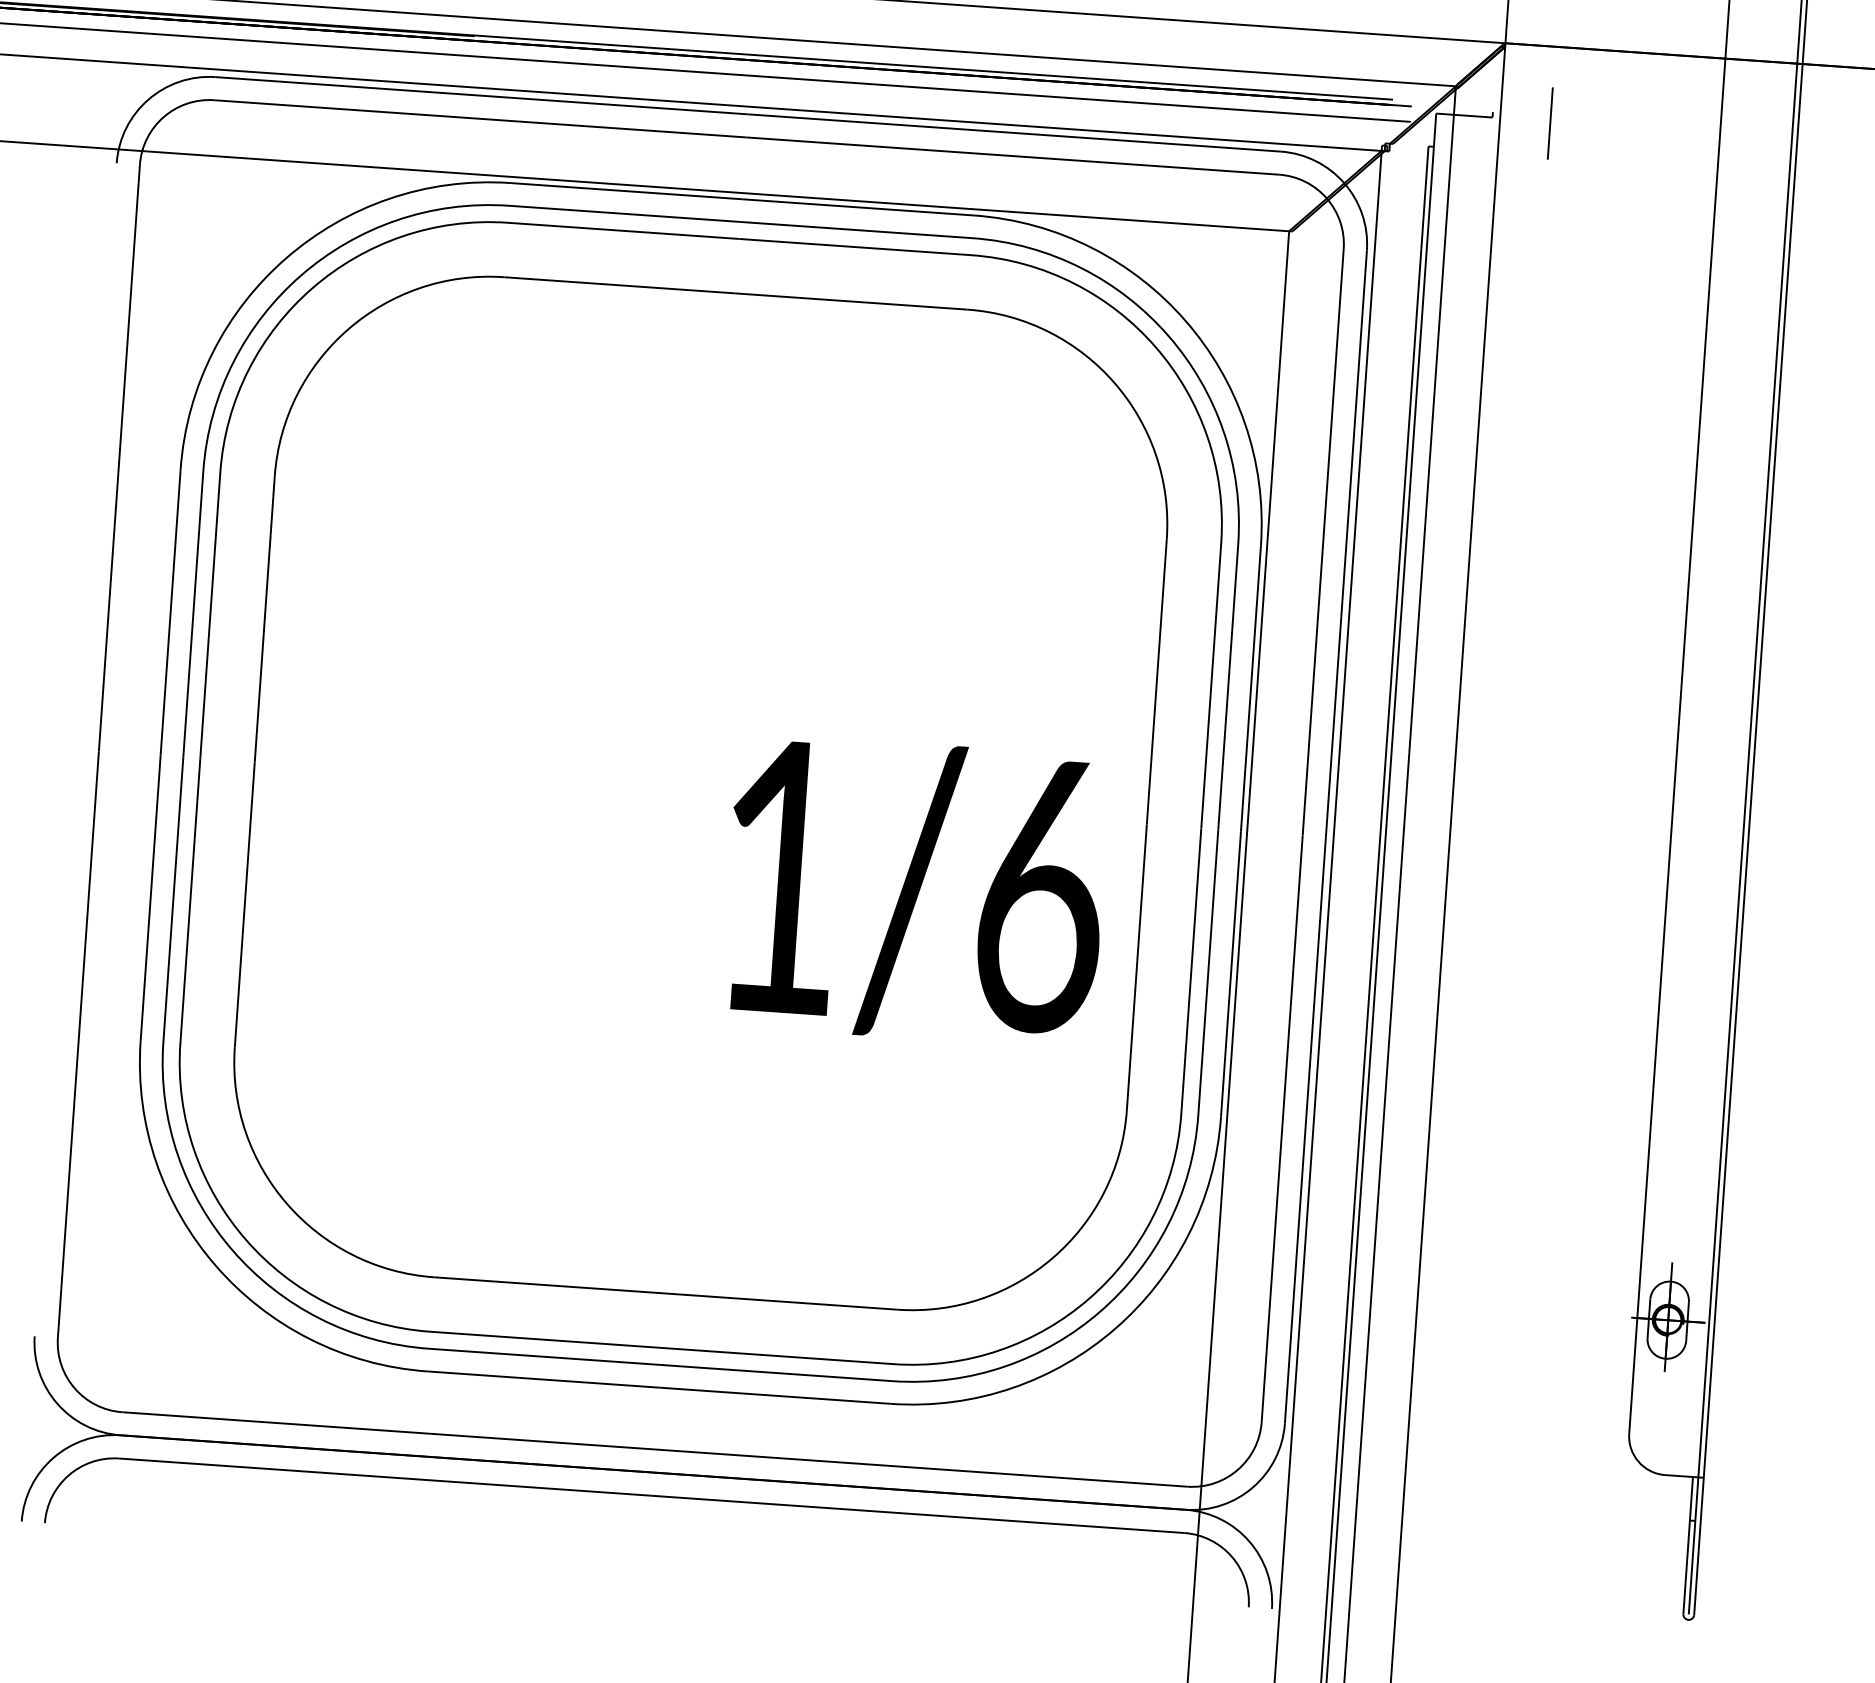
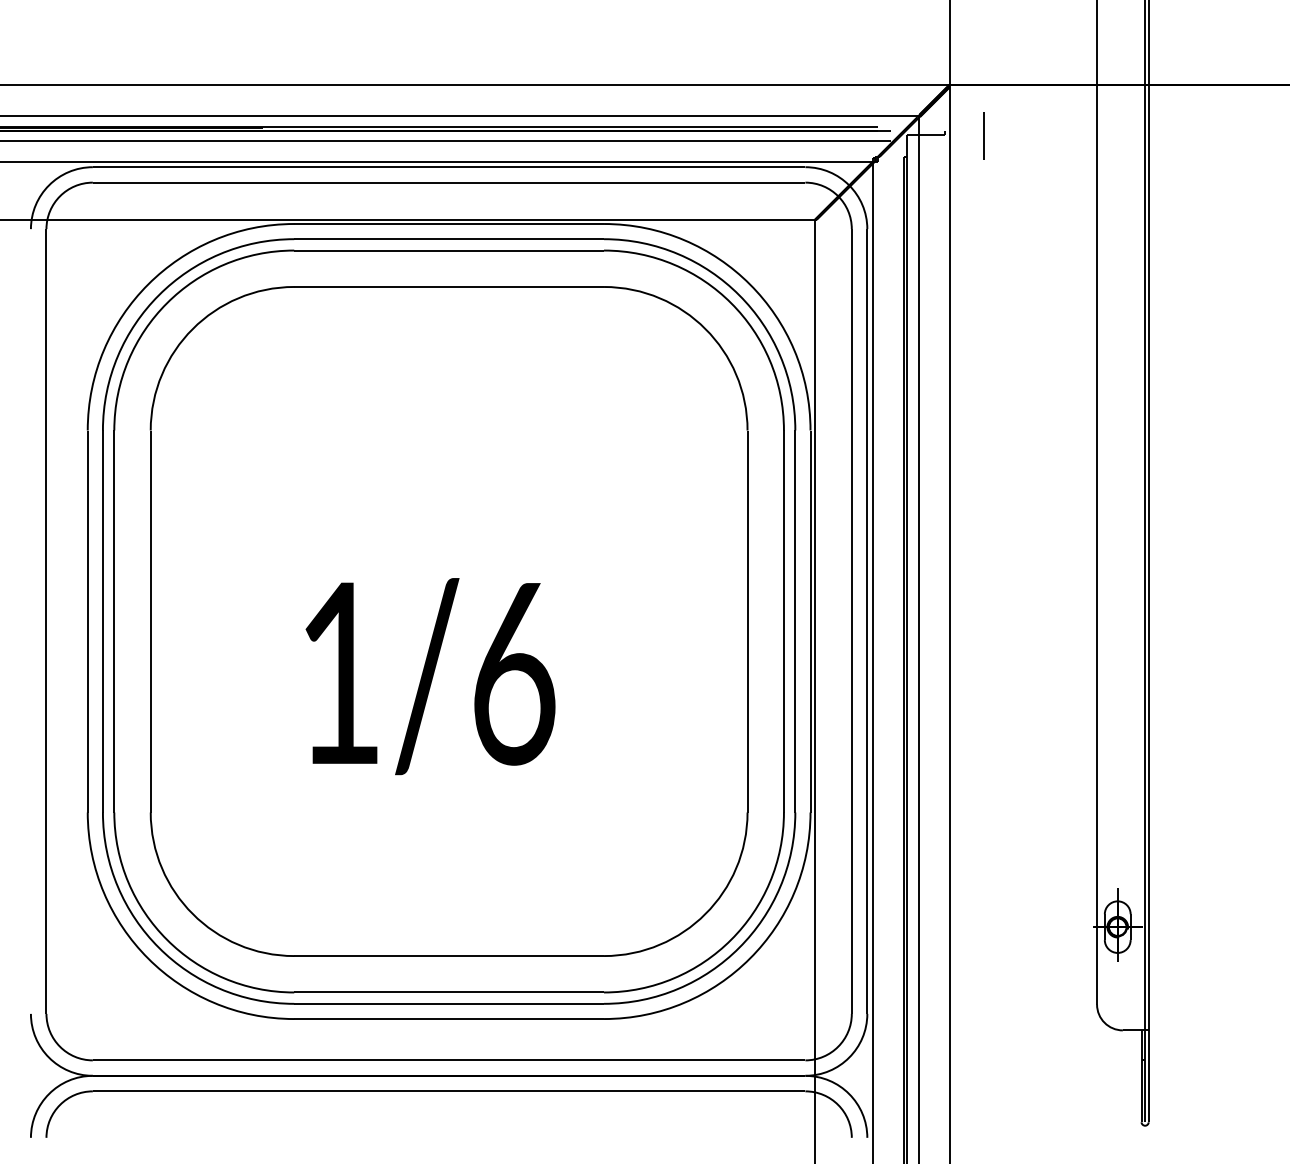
text: (915, 891) -> (430, 676), moved

